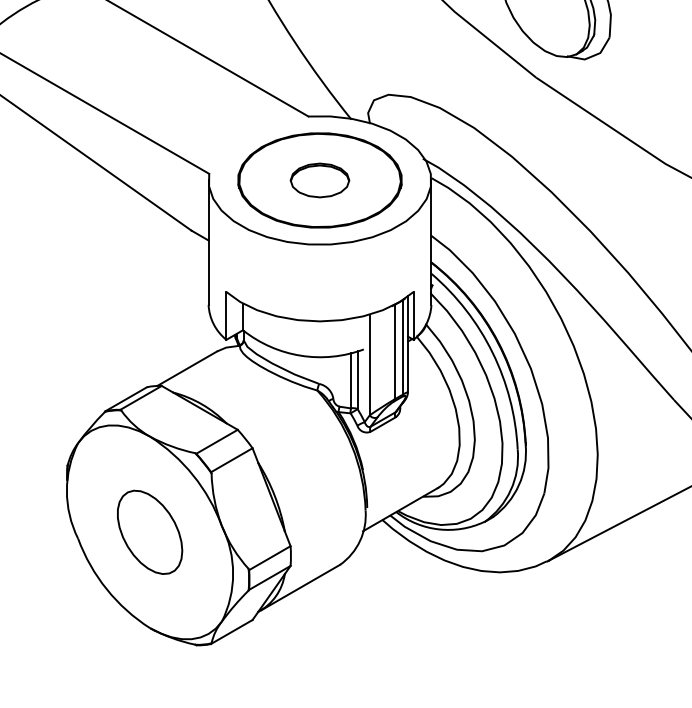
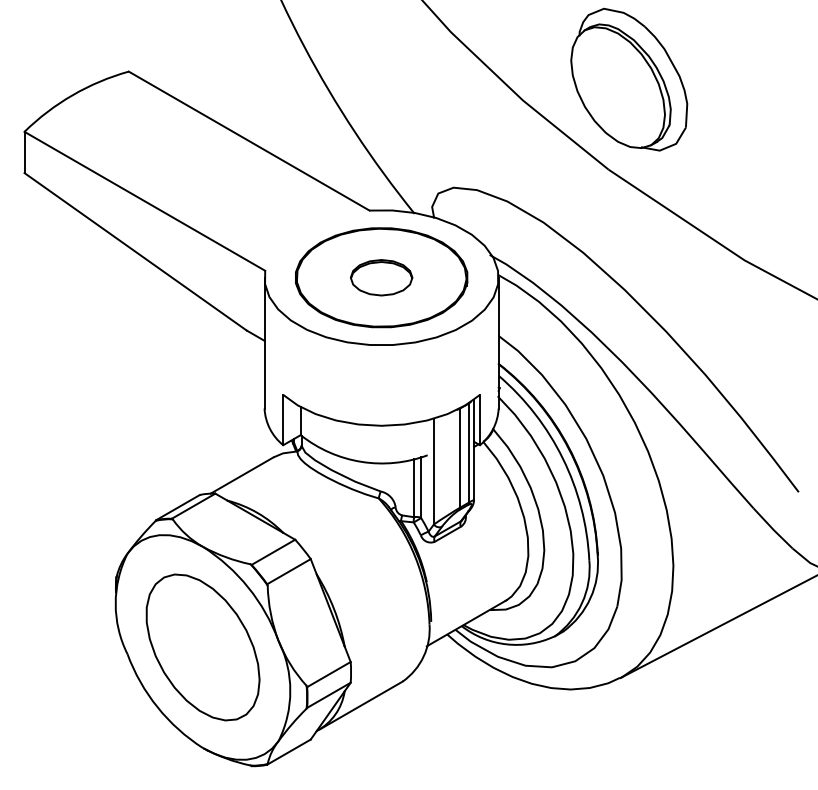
part: (149, 532) -> (202, 647), size x1.67

